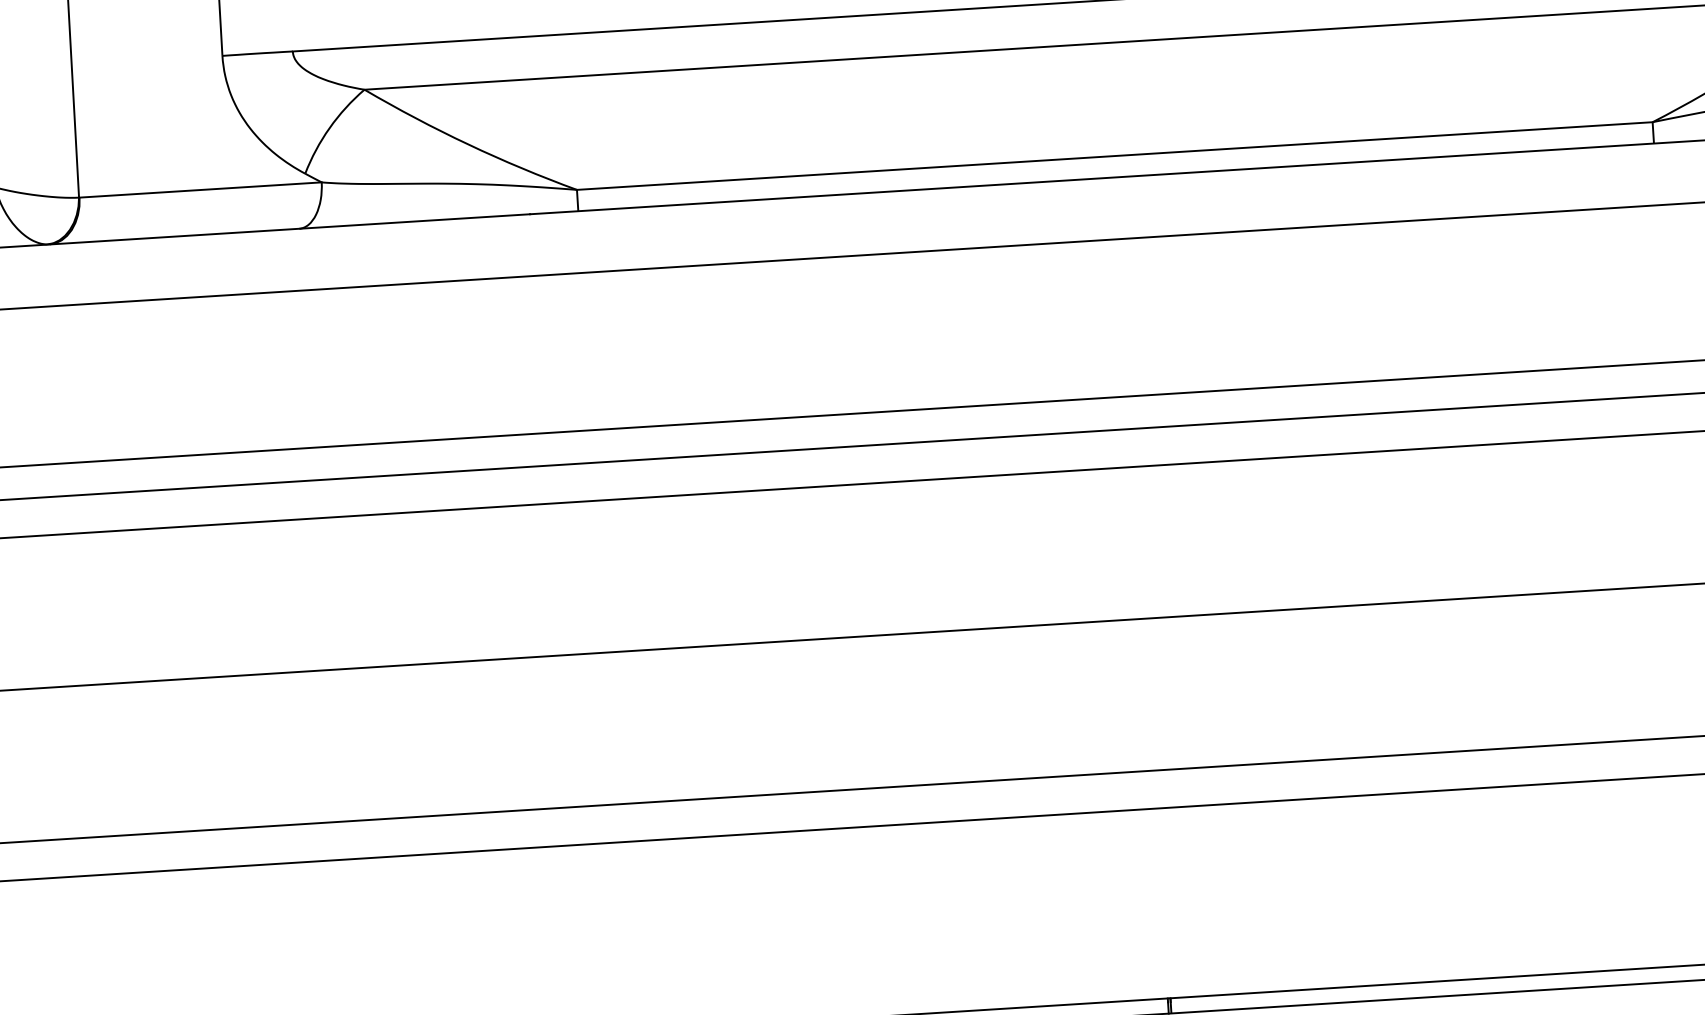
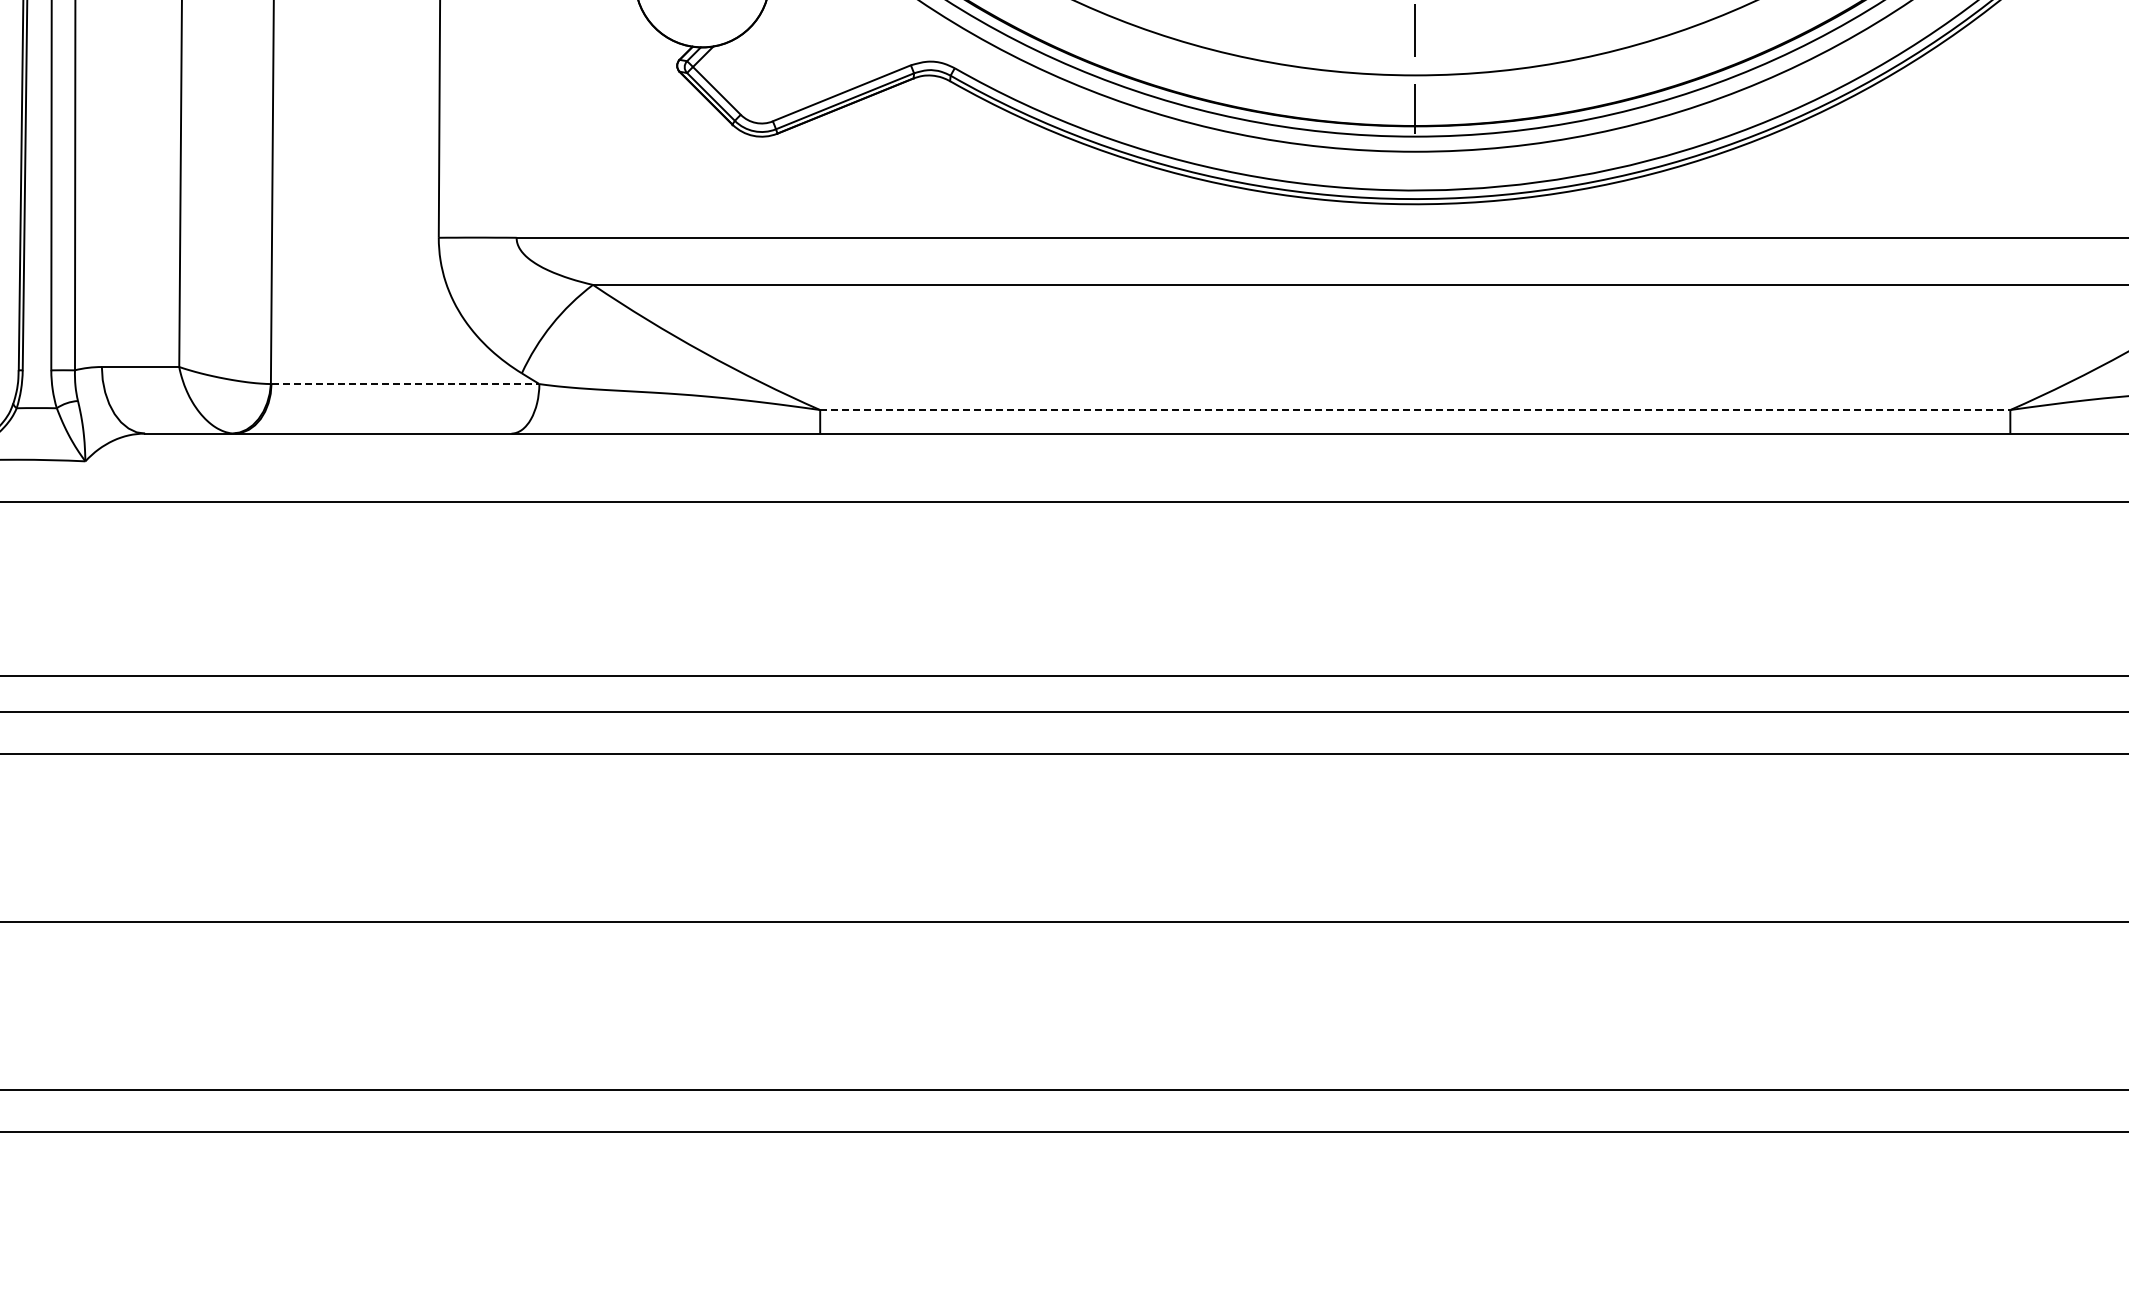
line: (1115, 156) -> (1415, 410), solid -> dashed
line: (200, 190) -> (405, 384), solid -> dashed

